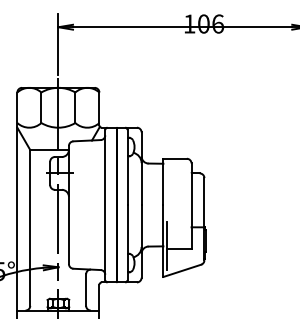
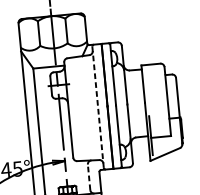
line: (105, 204) -> (98, 106), solid -> dashed
line: (86, 290) -> (89, 177), solid -> dashed

